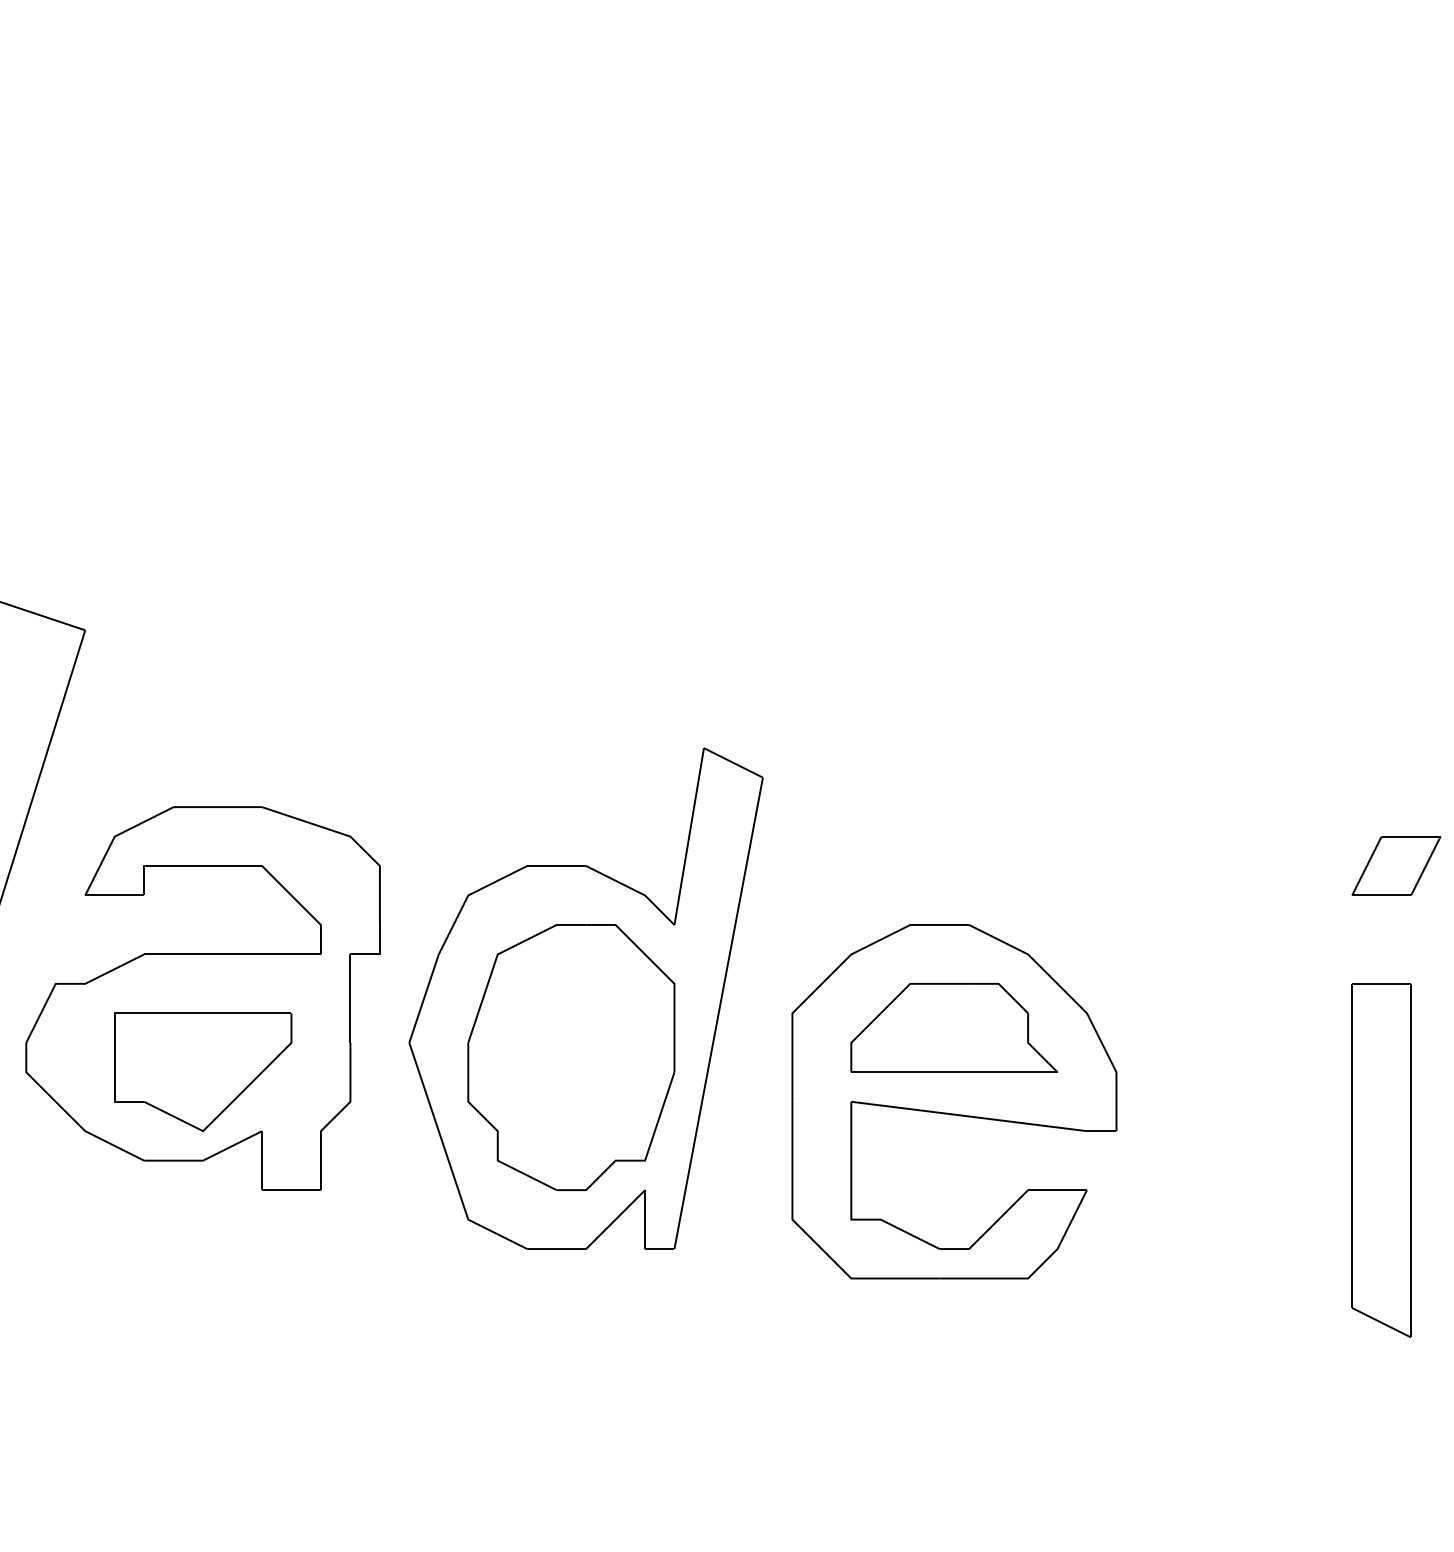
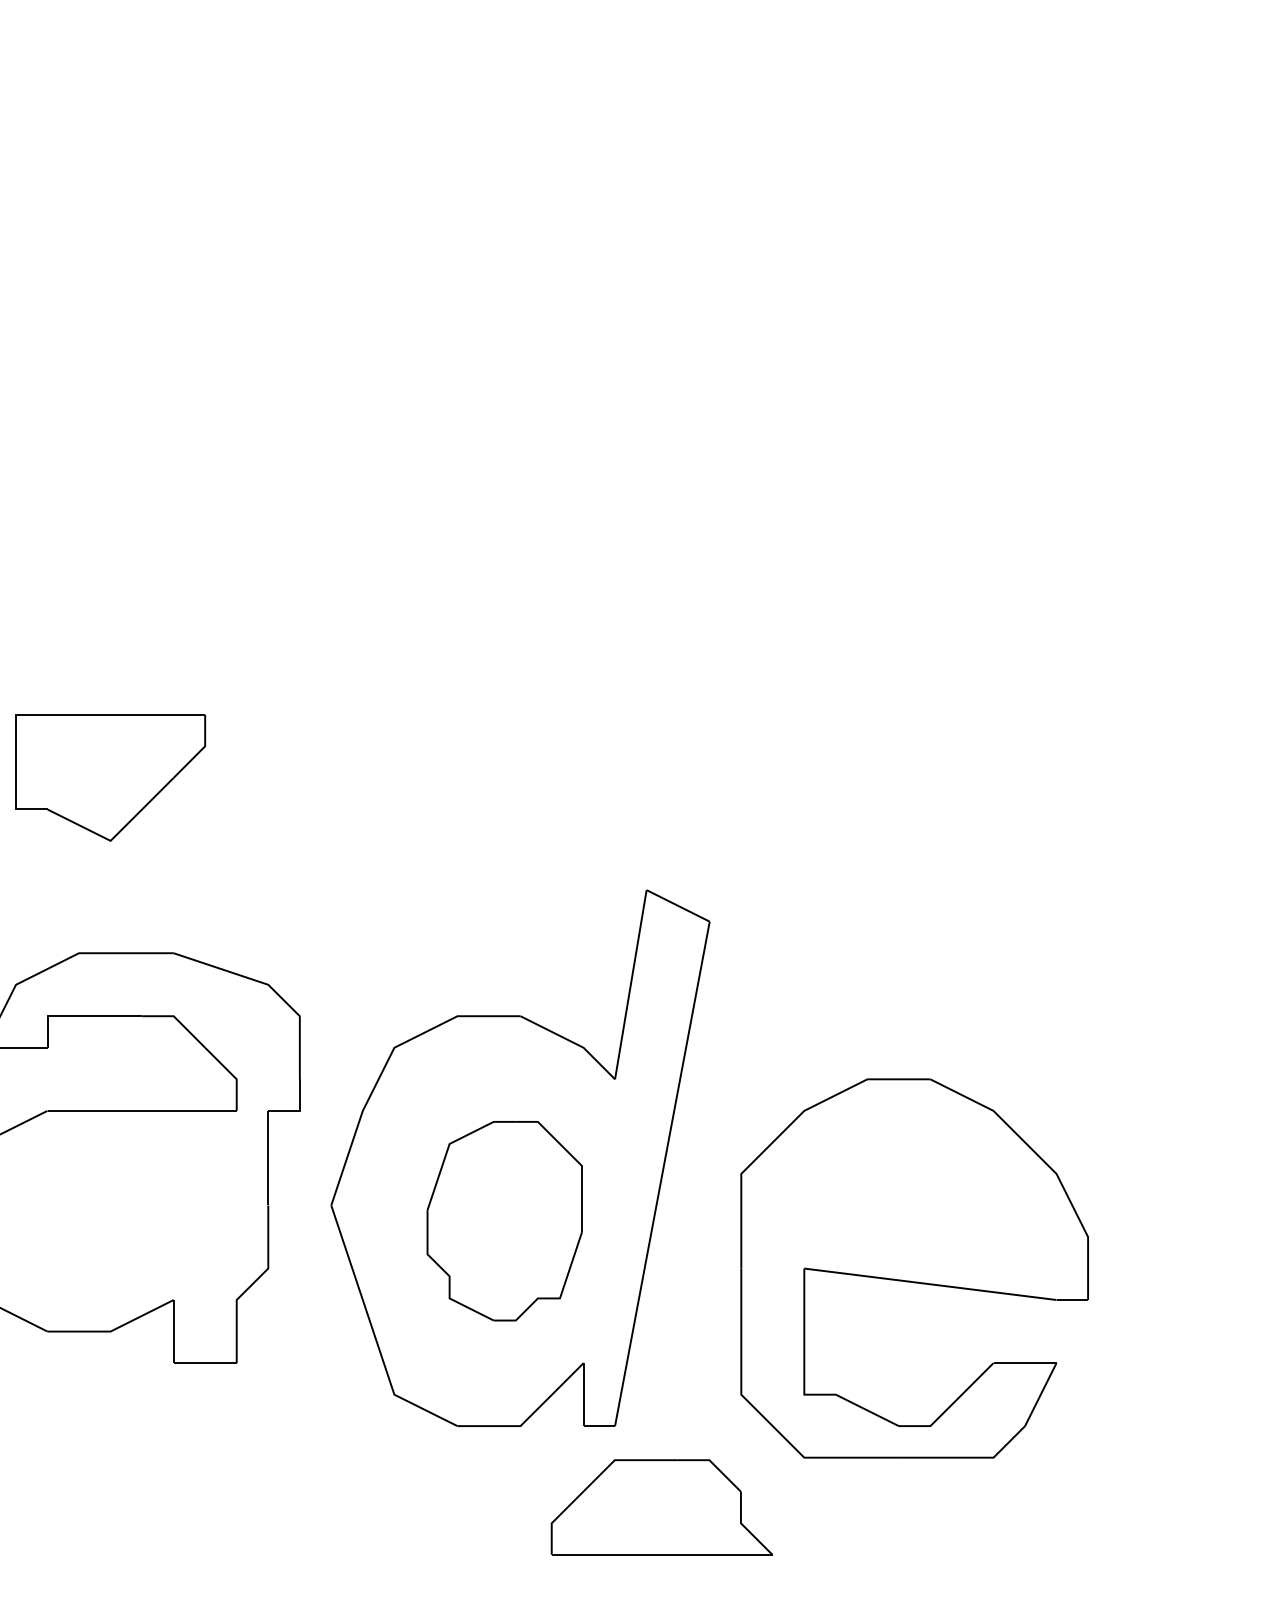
part: (953, 1027) -> (661, 1506), moved
part: (571, 1057) -> (504, 1221), size x0.7
part: (203, 1072) -> (111, 778), moved

